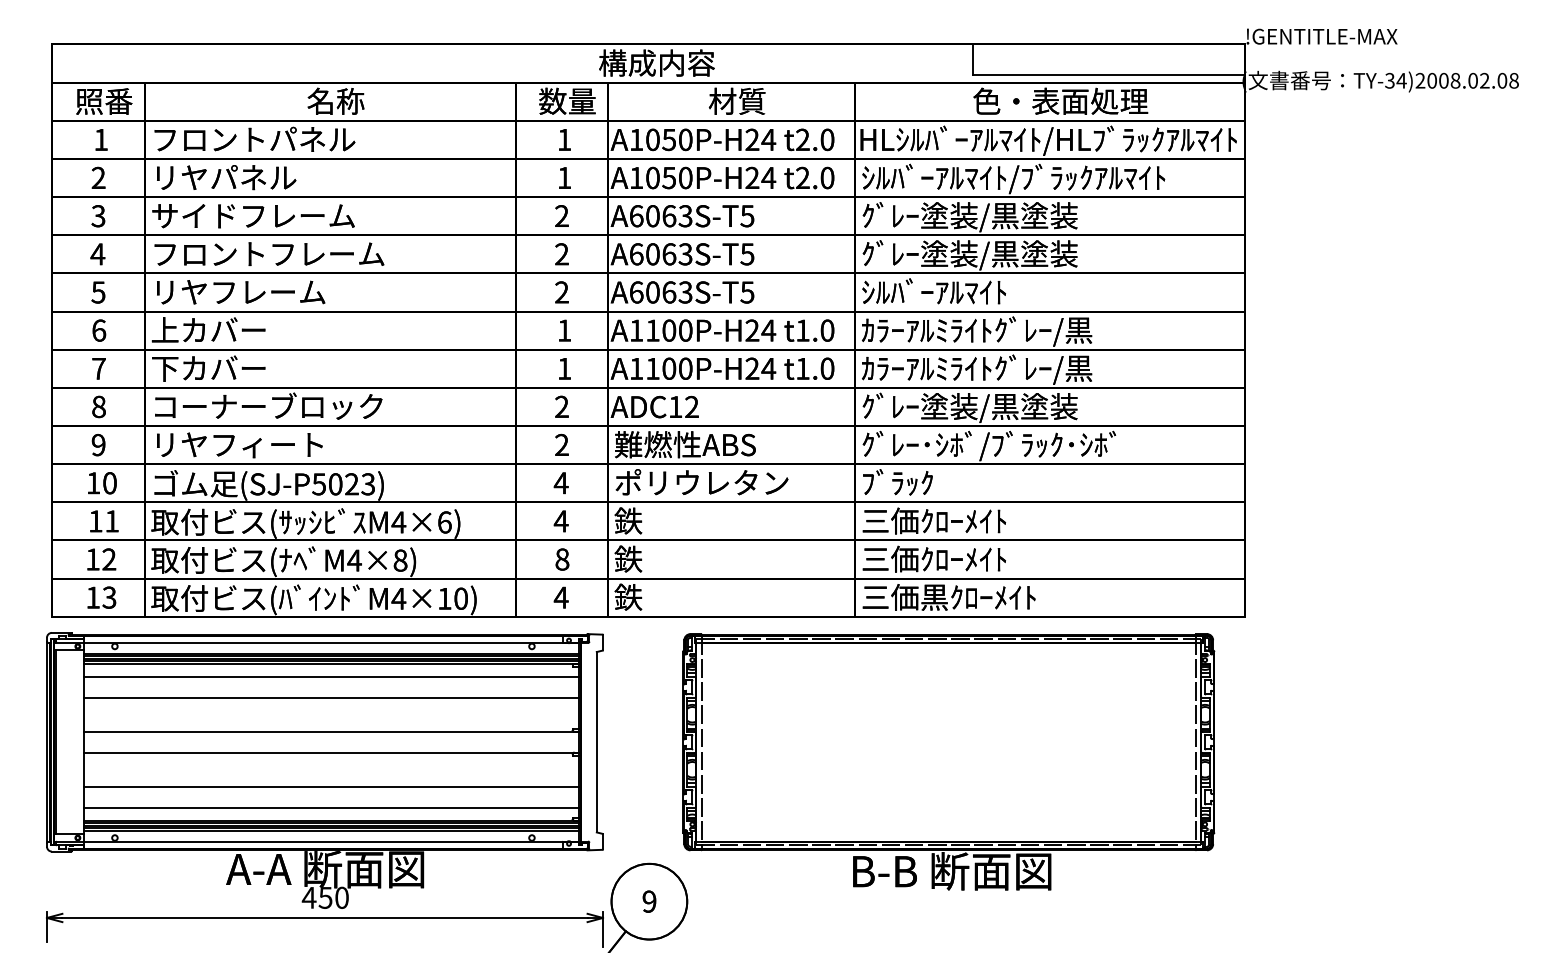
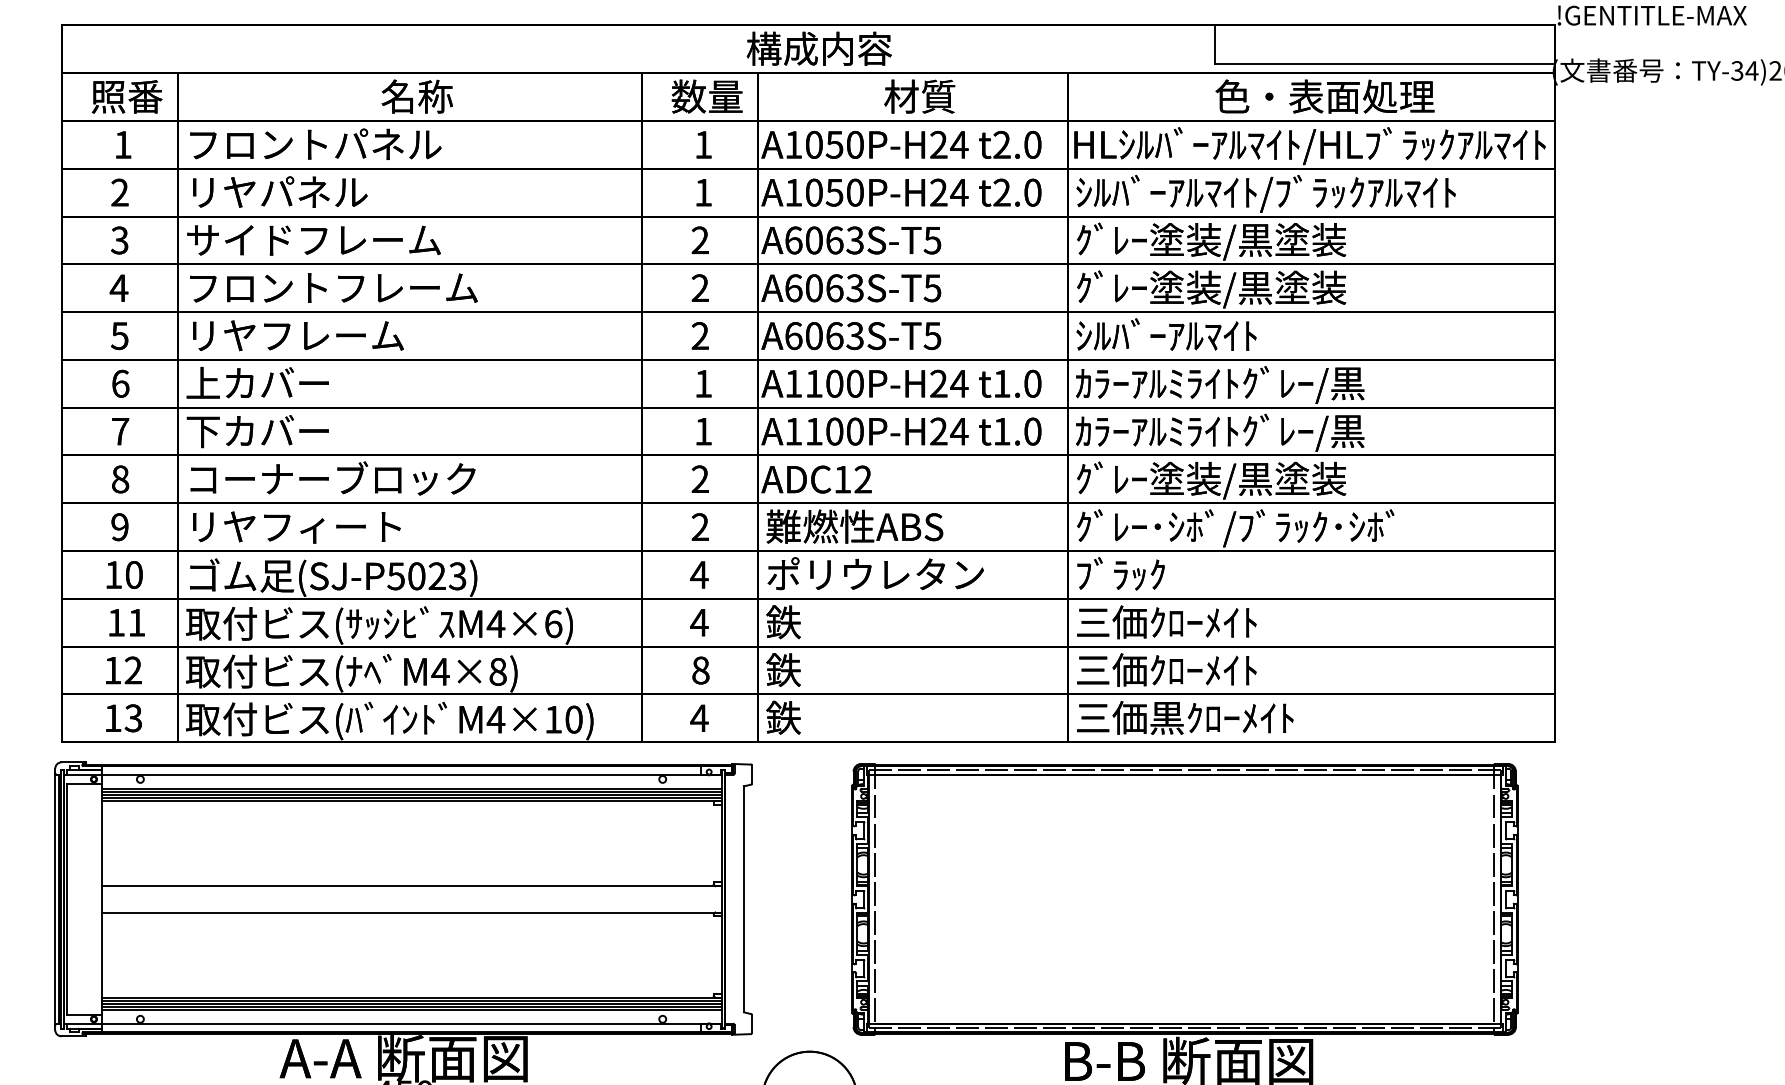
line: (331, 676) -> (411, 817), removed
line: (331, 697) -> (411, 843), removed
line: (331, 786) -> (411, 954), removed
line: (331, 807) -> (411, 981), removed

